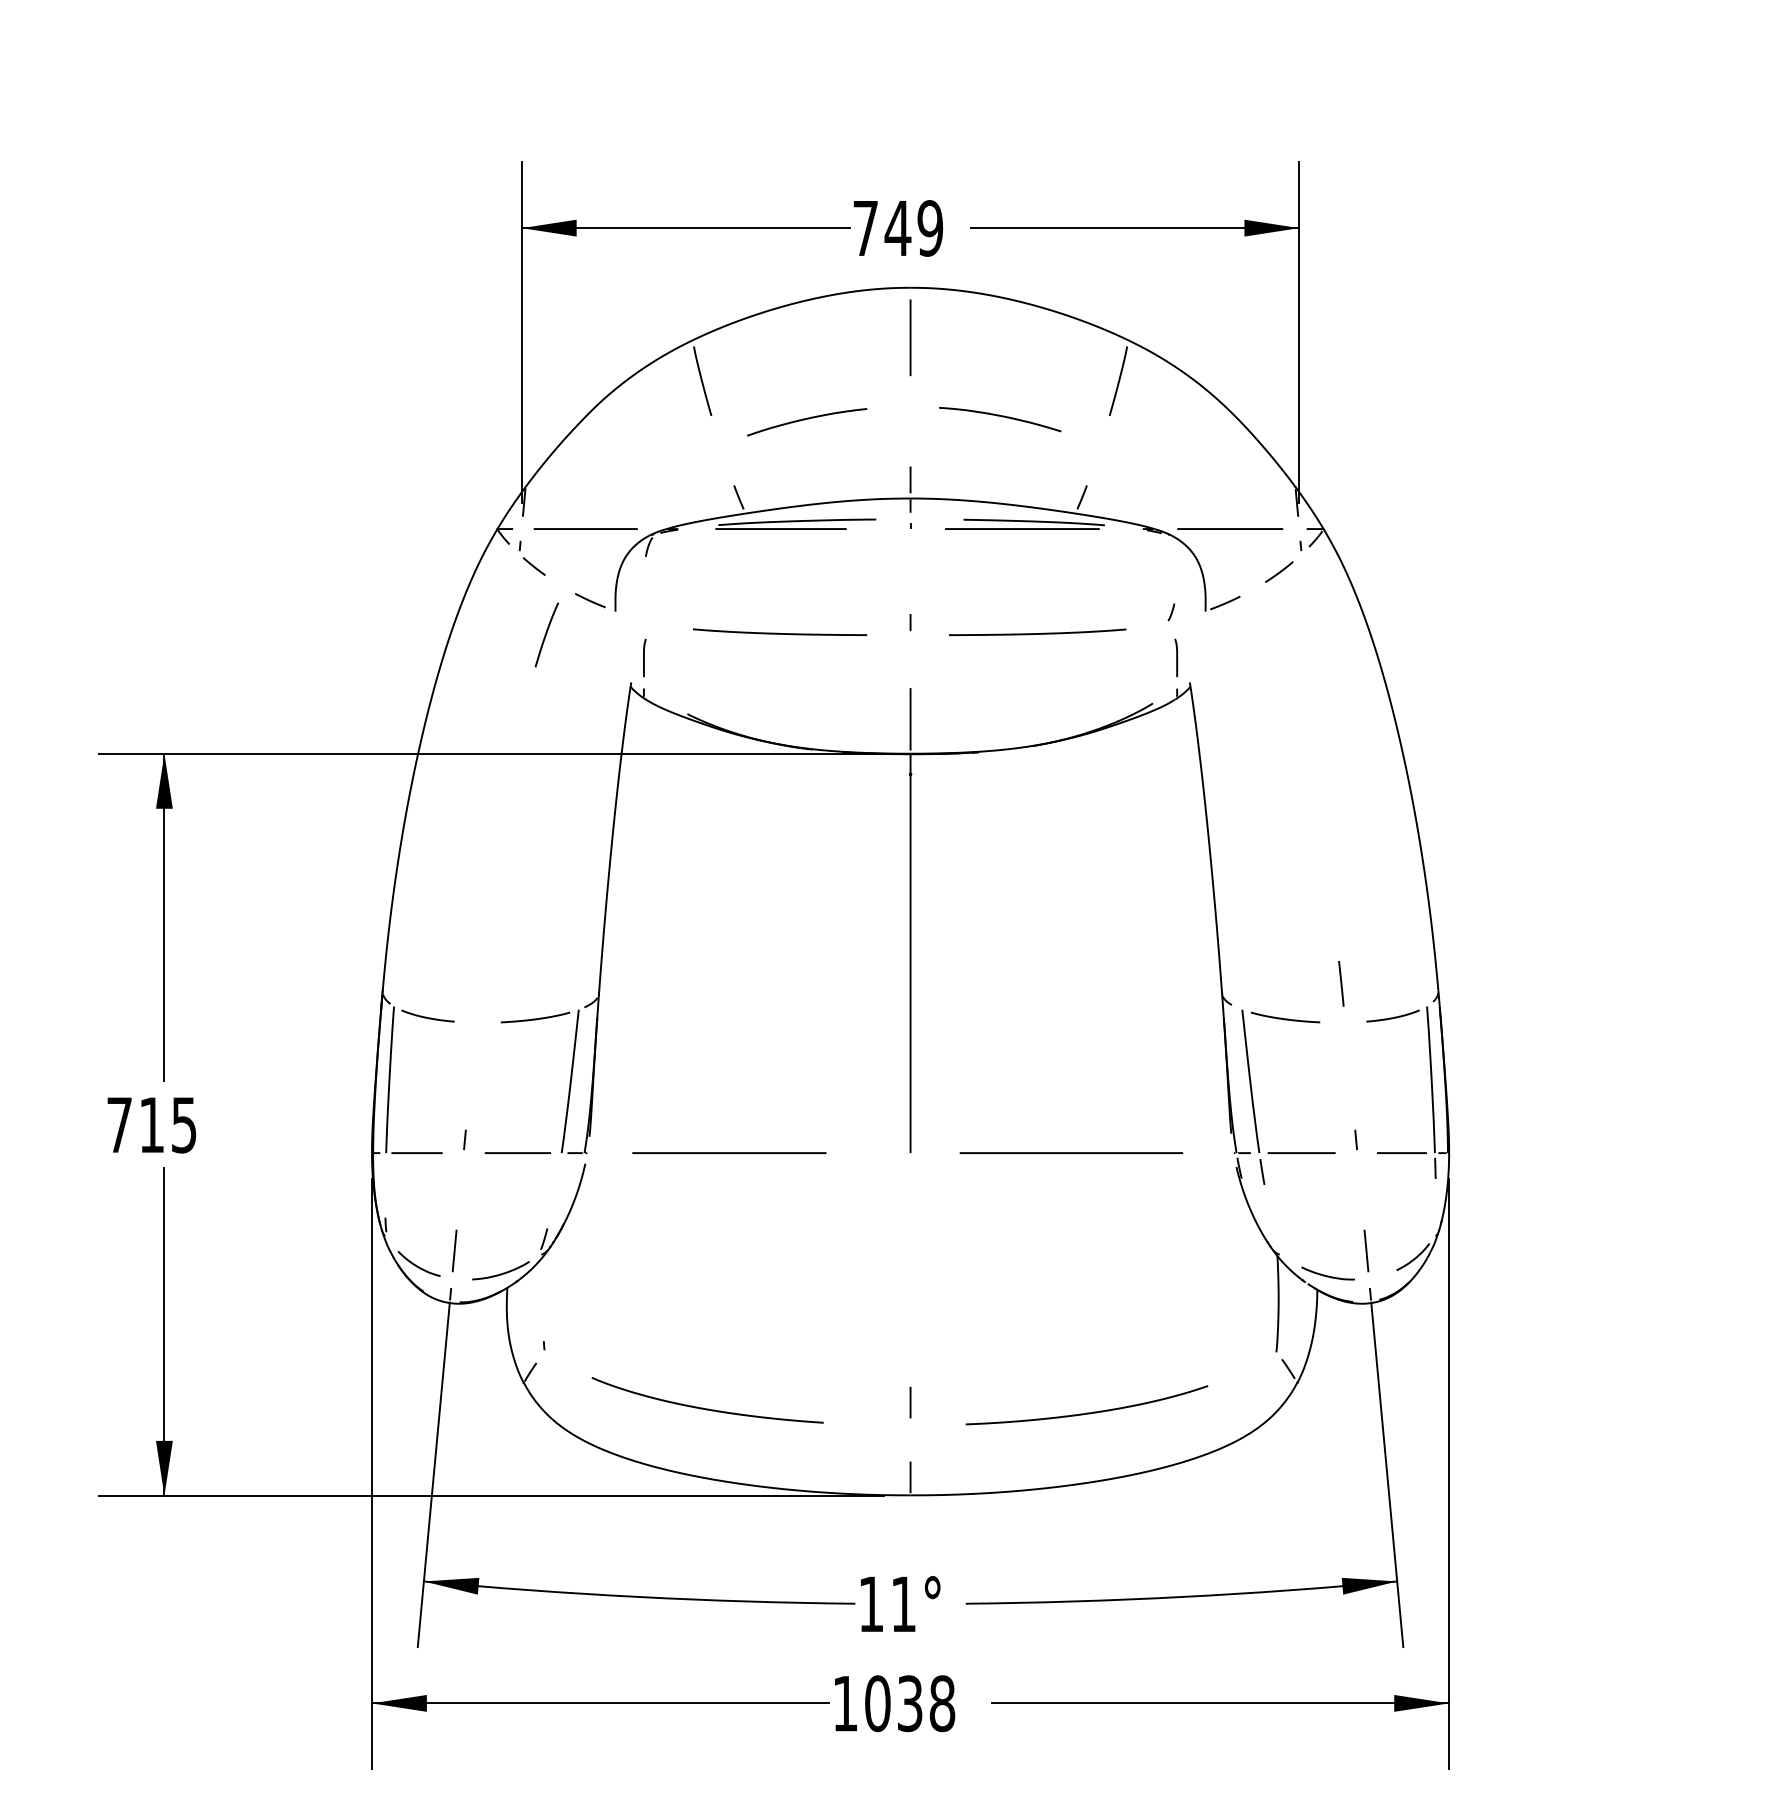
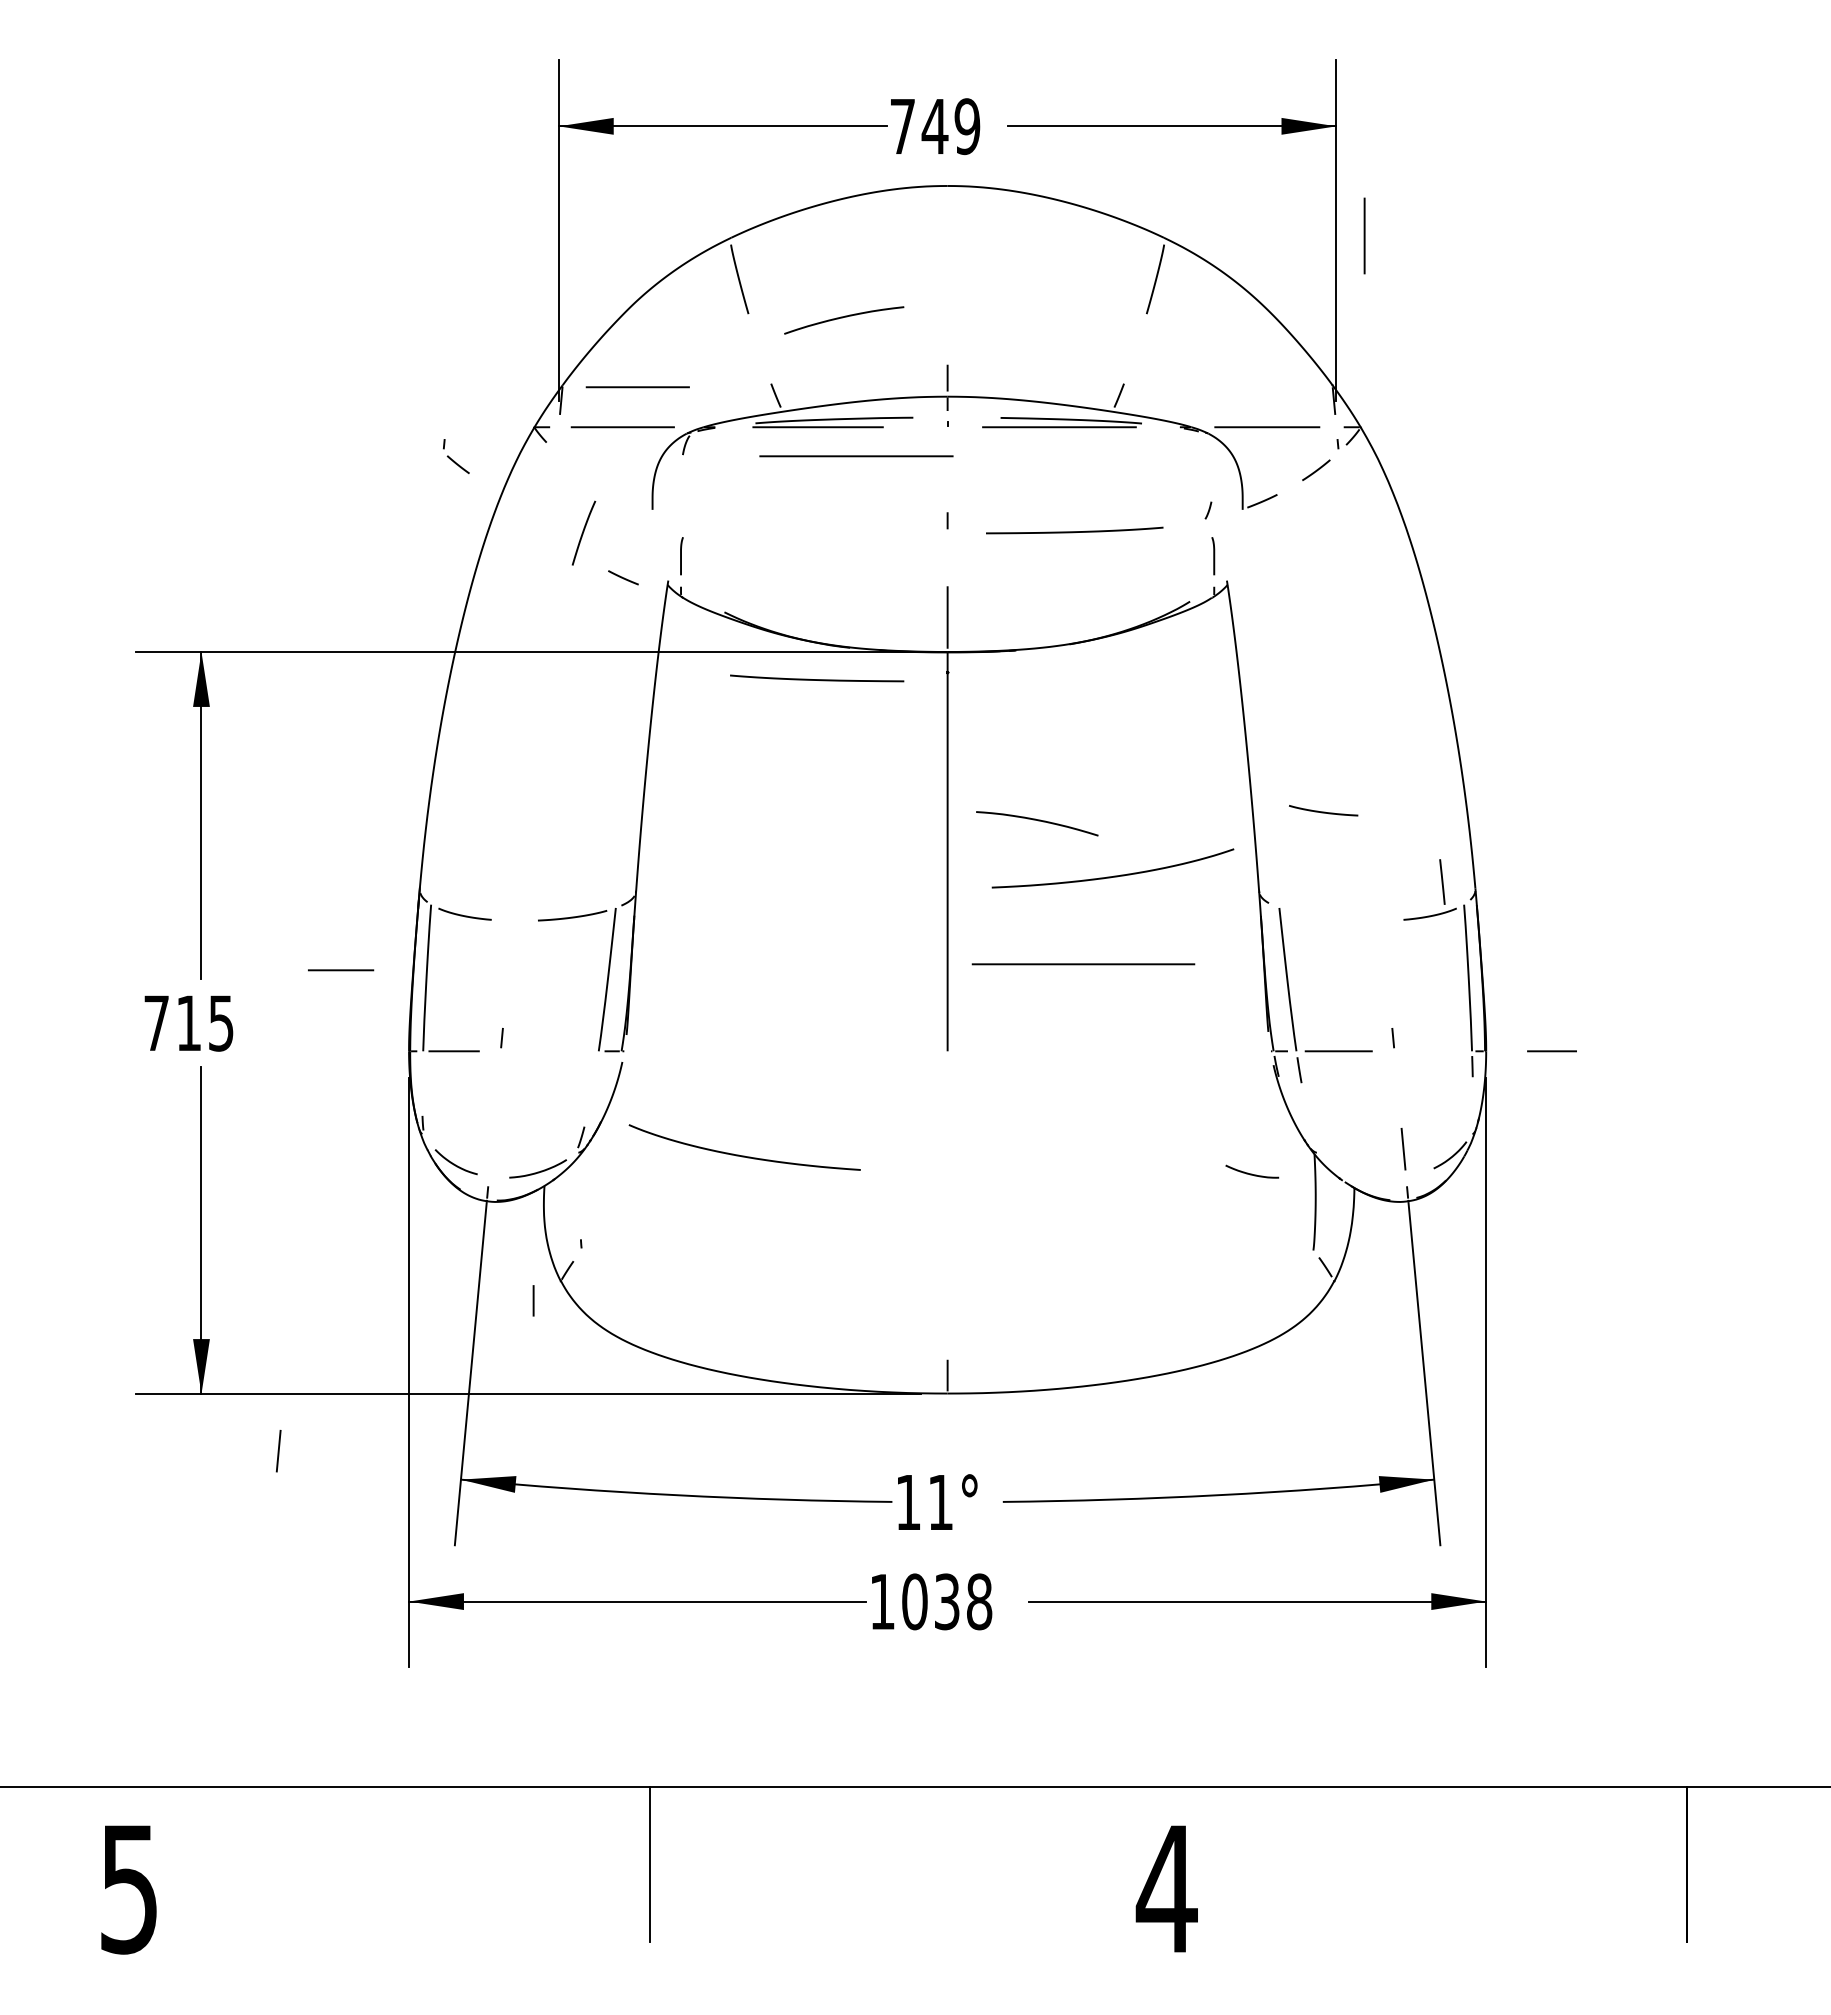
line: (910, 337) -> (1364, 235), moved
curve: (1001, 417) -> (1038, 821), moved
line: (600, 489) -> (637, 387), added
part: (532, 558) -> (456, 456), moved
line: (590, 600) -> (623, 577), moved
curve: (780, 633) -> (817, 679), moved
line: (1341, 983) -> (1442, 881), moved
curve: (1285, 1018) -> (1323, 811), moved
line: (518, 1153) -> (341, 970), moved
line: (729, 1153) -> (856, 456), moved
line: (1071, 1153) -> (1083, 964), moved
line: (1401, 1153) -> (1551, 1051), moved
line: (454, 1251) -> (278, 1451), moved
curve: (1328, 1275) -> (1252, 1173), moved
line: (910, 1402) -> (533, 1300), moved
curve: (707, 1408) -> (744, 1155), moved
curve: (1087, 1412) -> (1113, 875), moved

